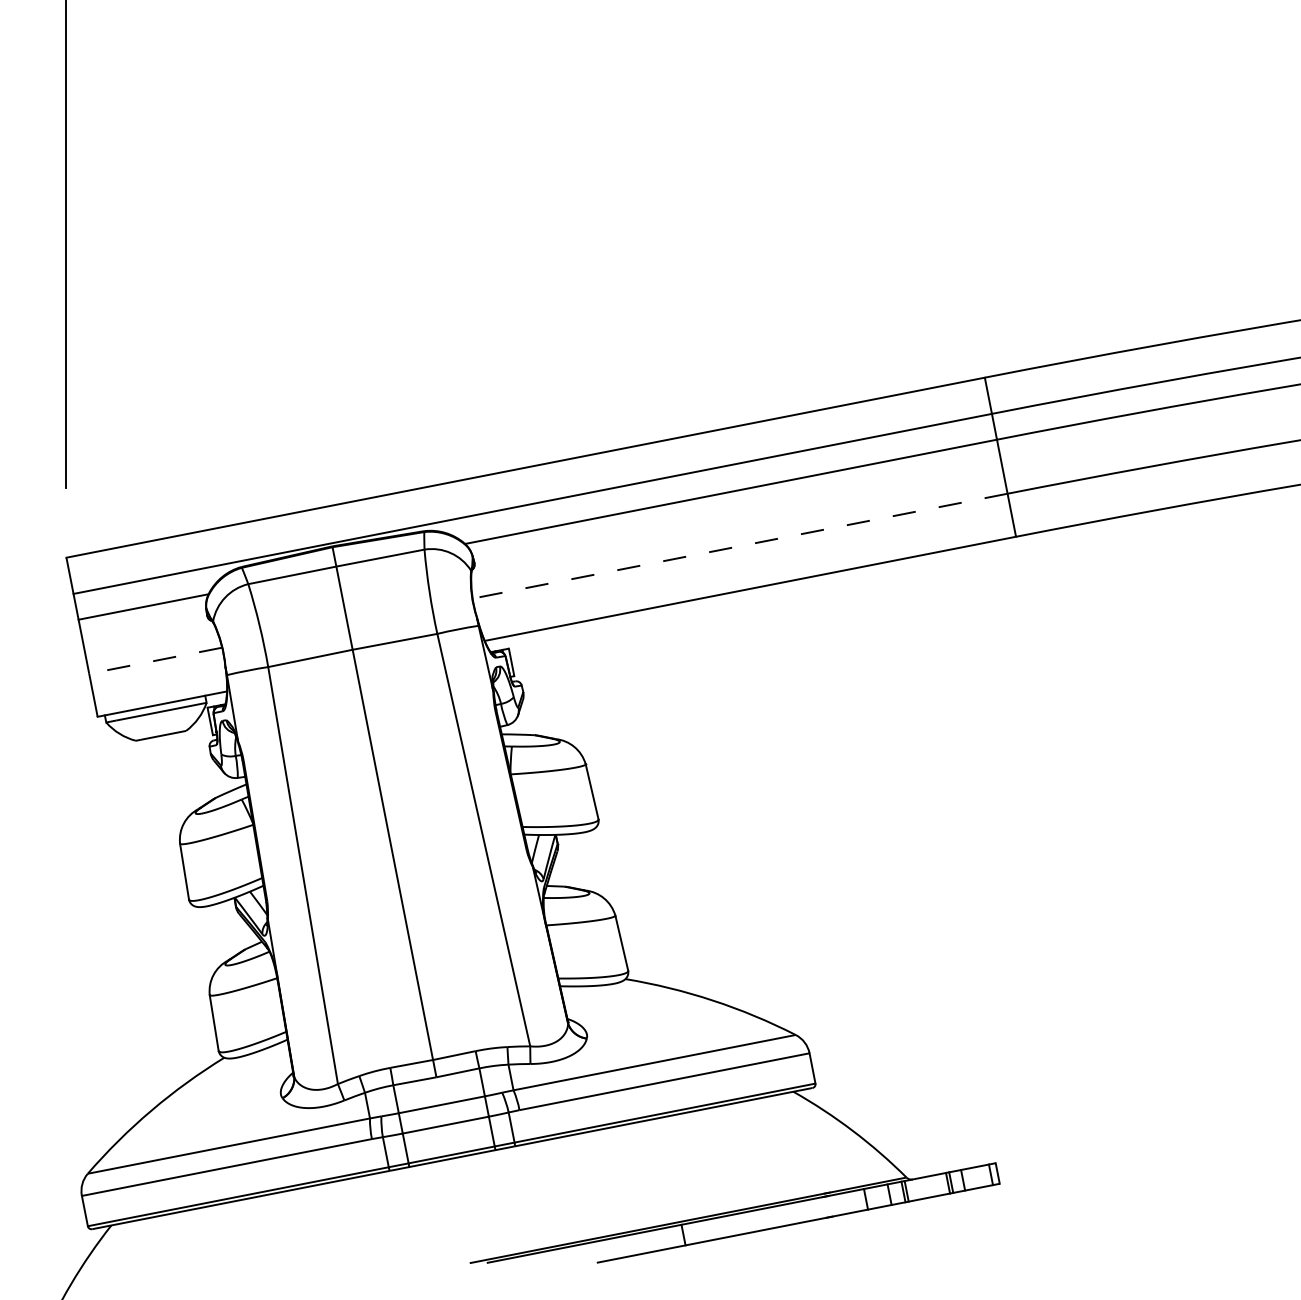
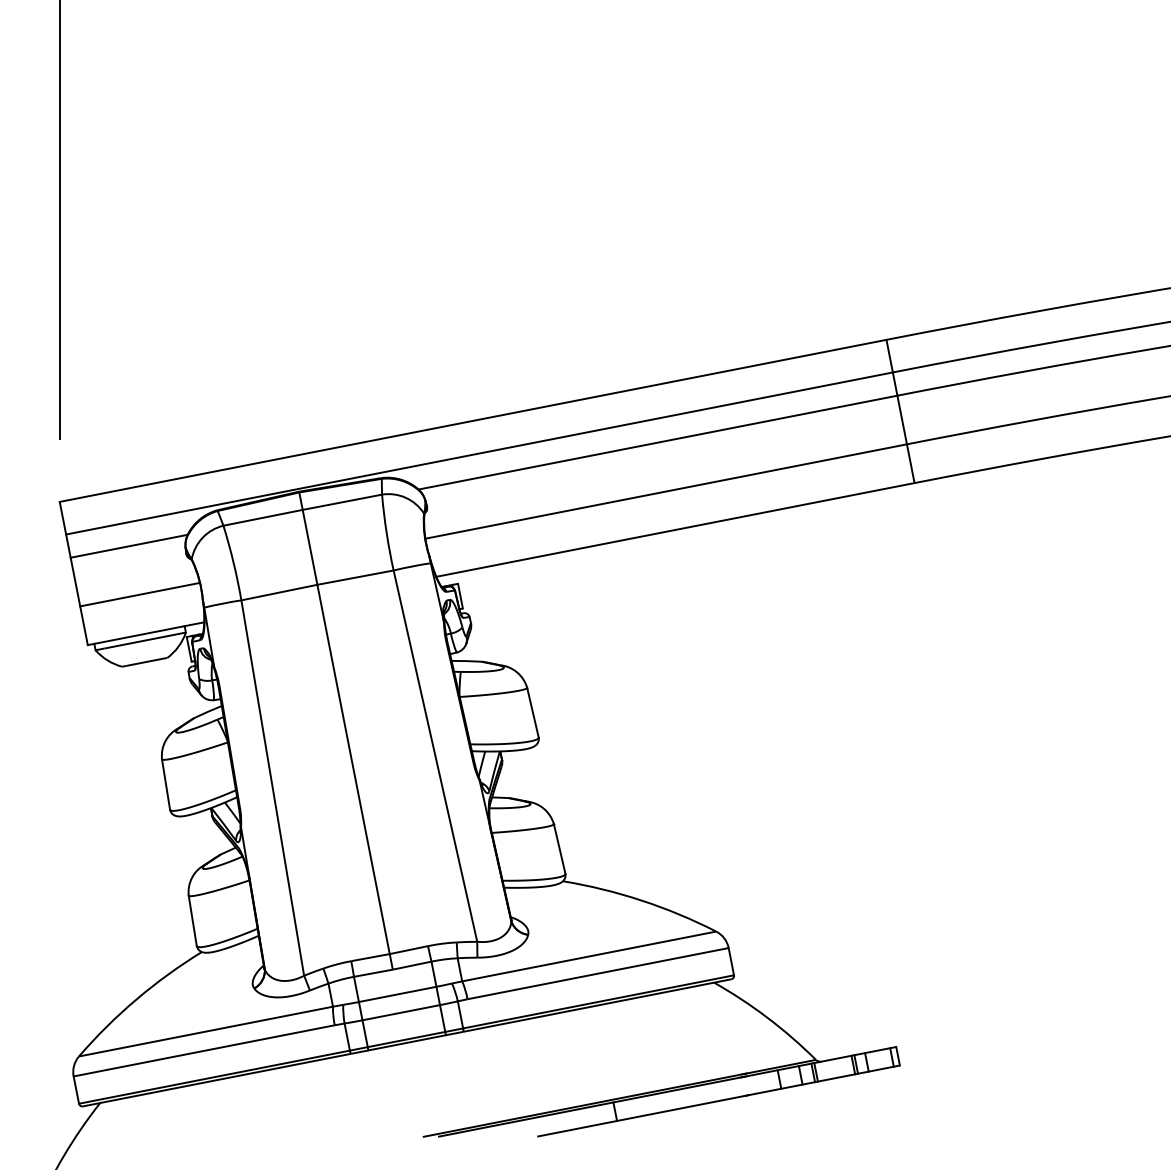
line: (739, 546) -> (665, 491), dashed -> solid
line: (155, 660) -> (139, 594), dashed -> solid

